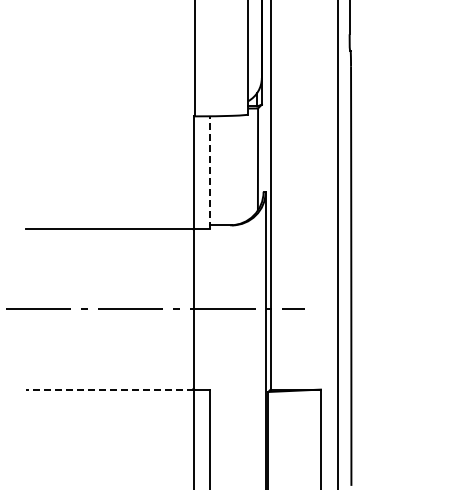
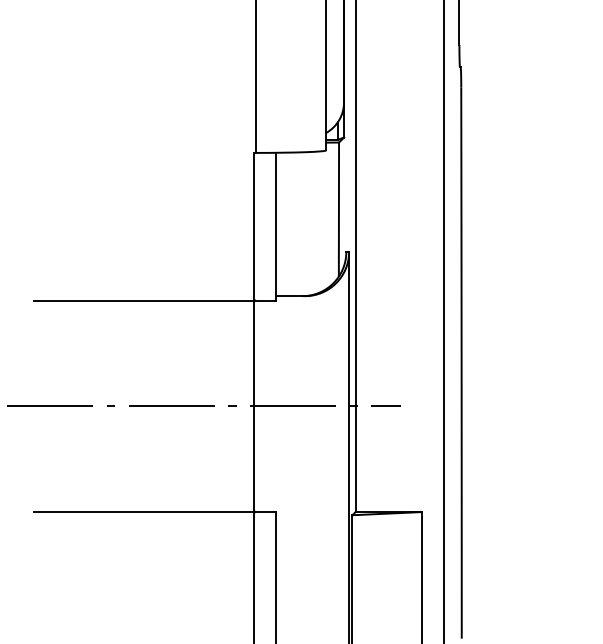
line: (210, 172) -> (276, 226), dashed -> solid
line: (109, 389) -> (143, 511), dashed -> solid

